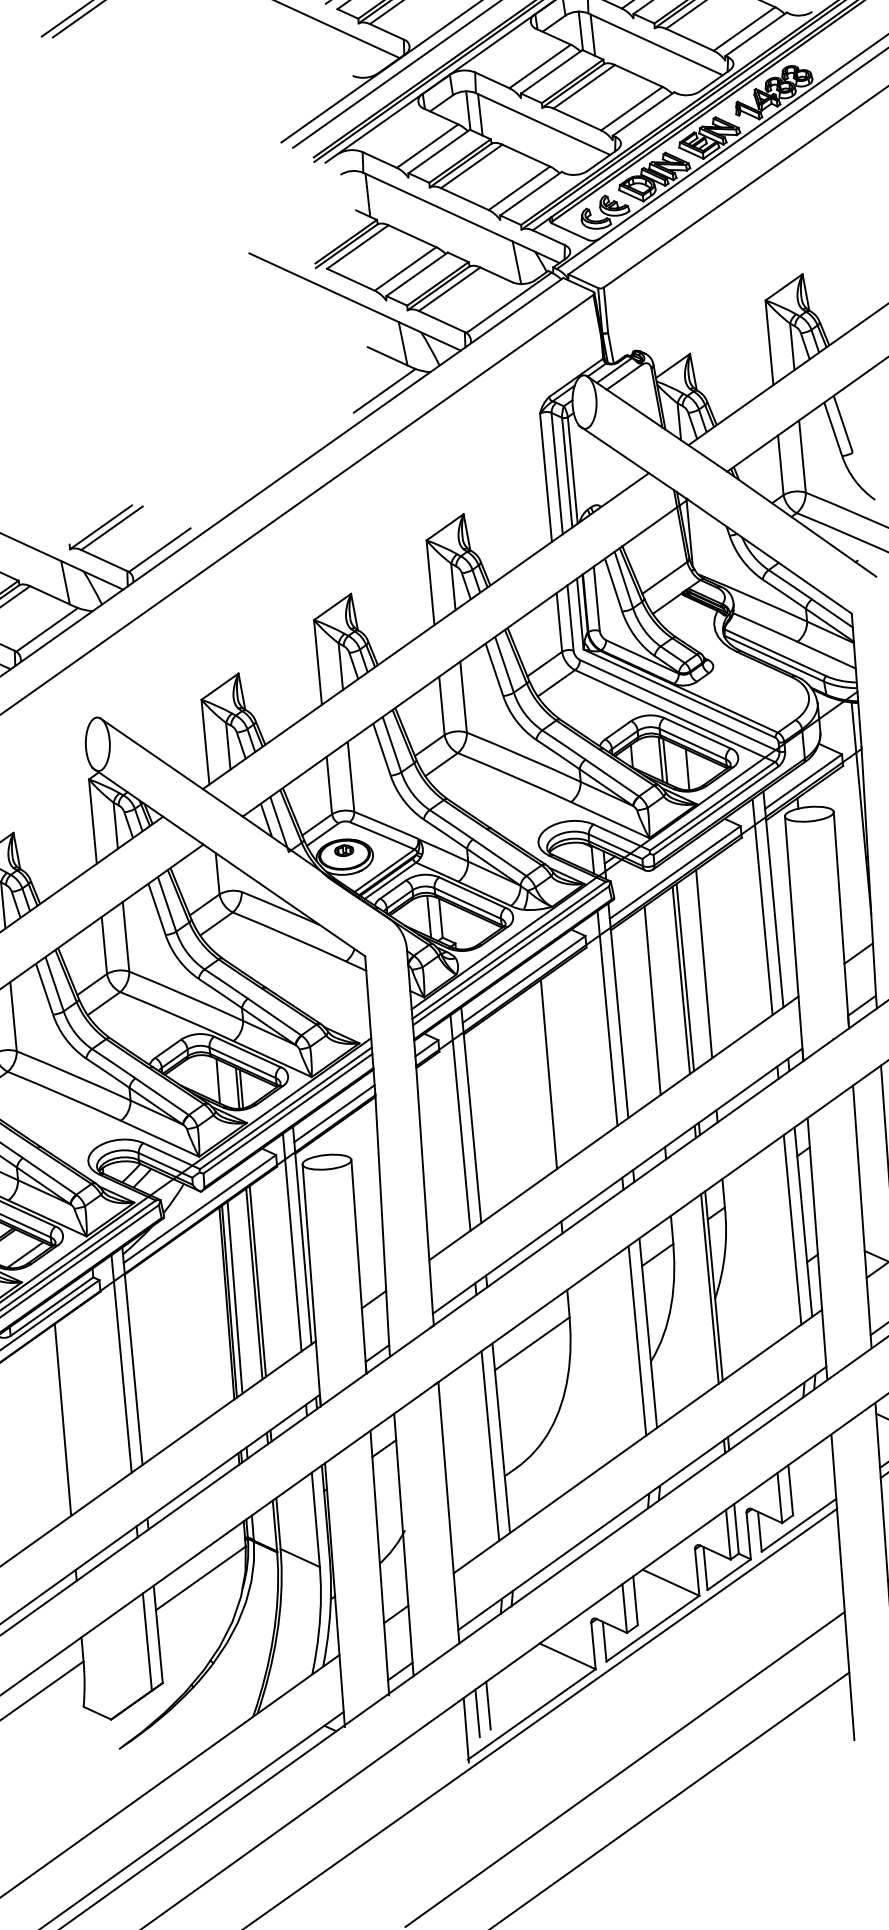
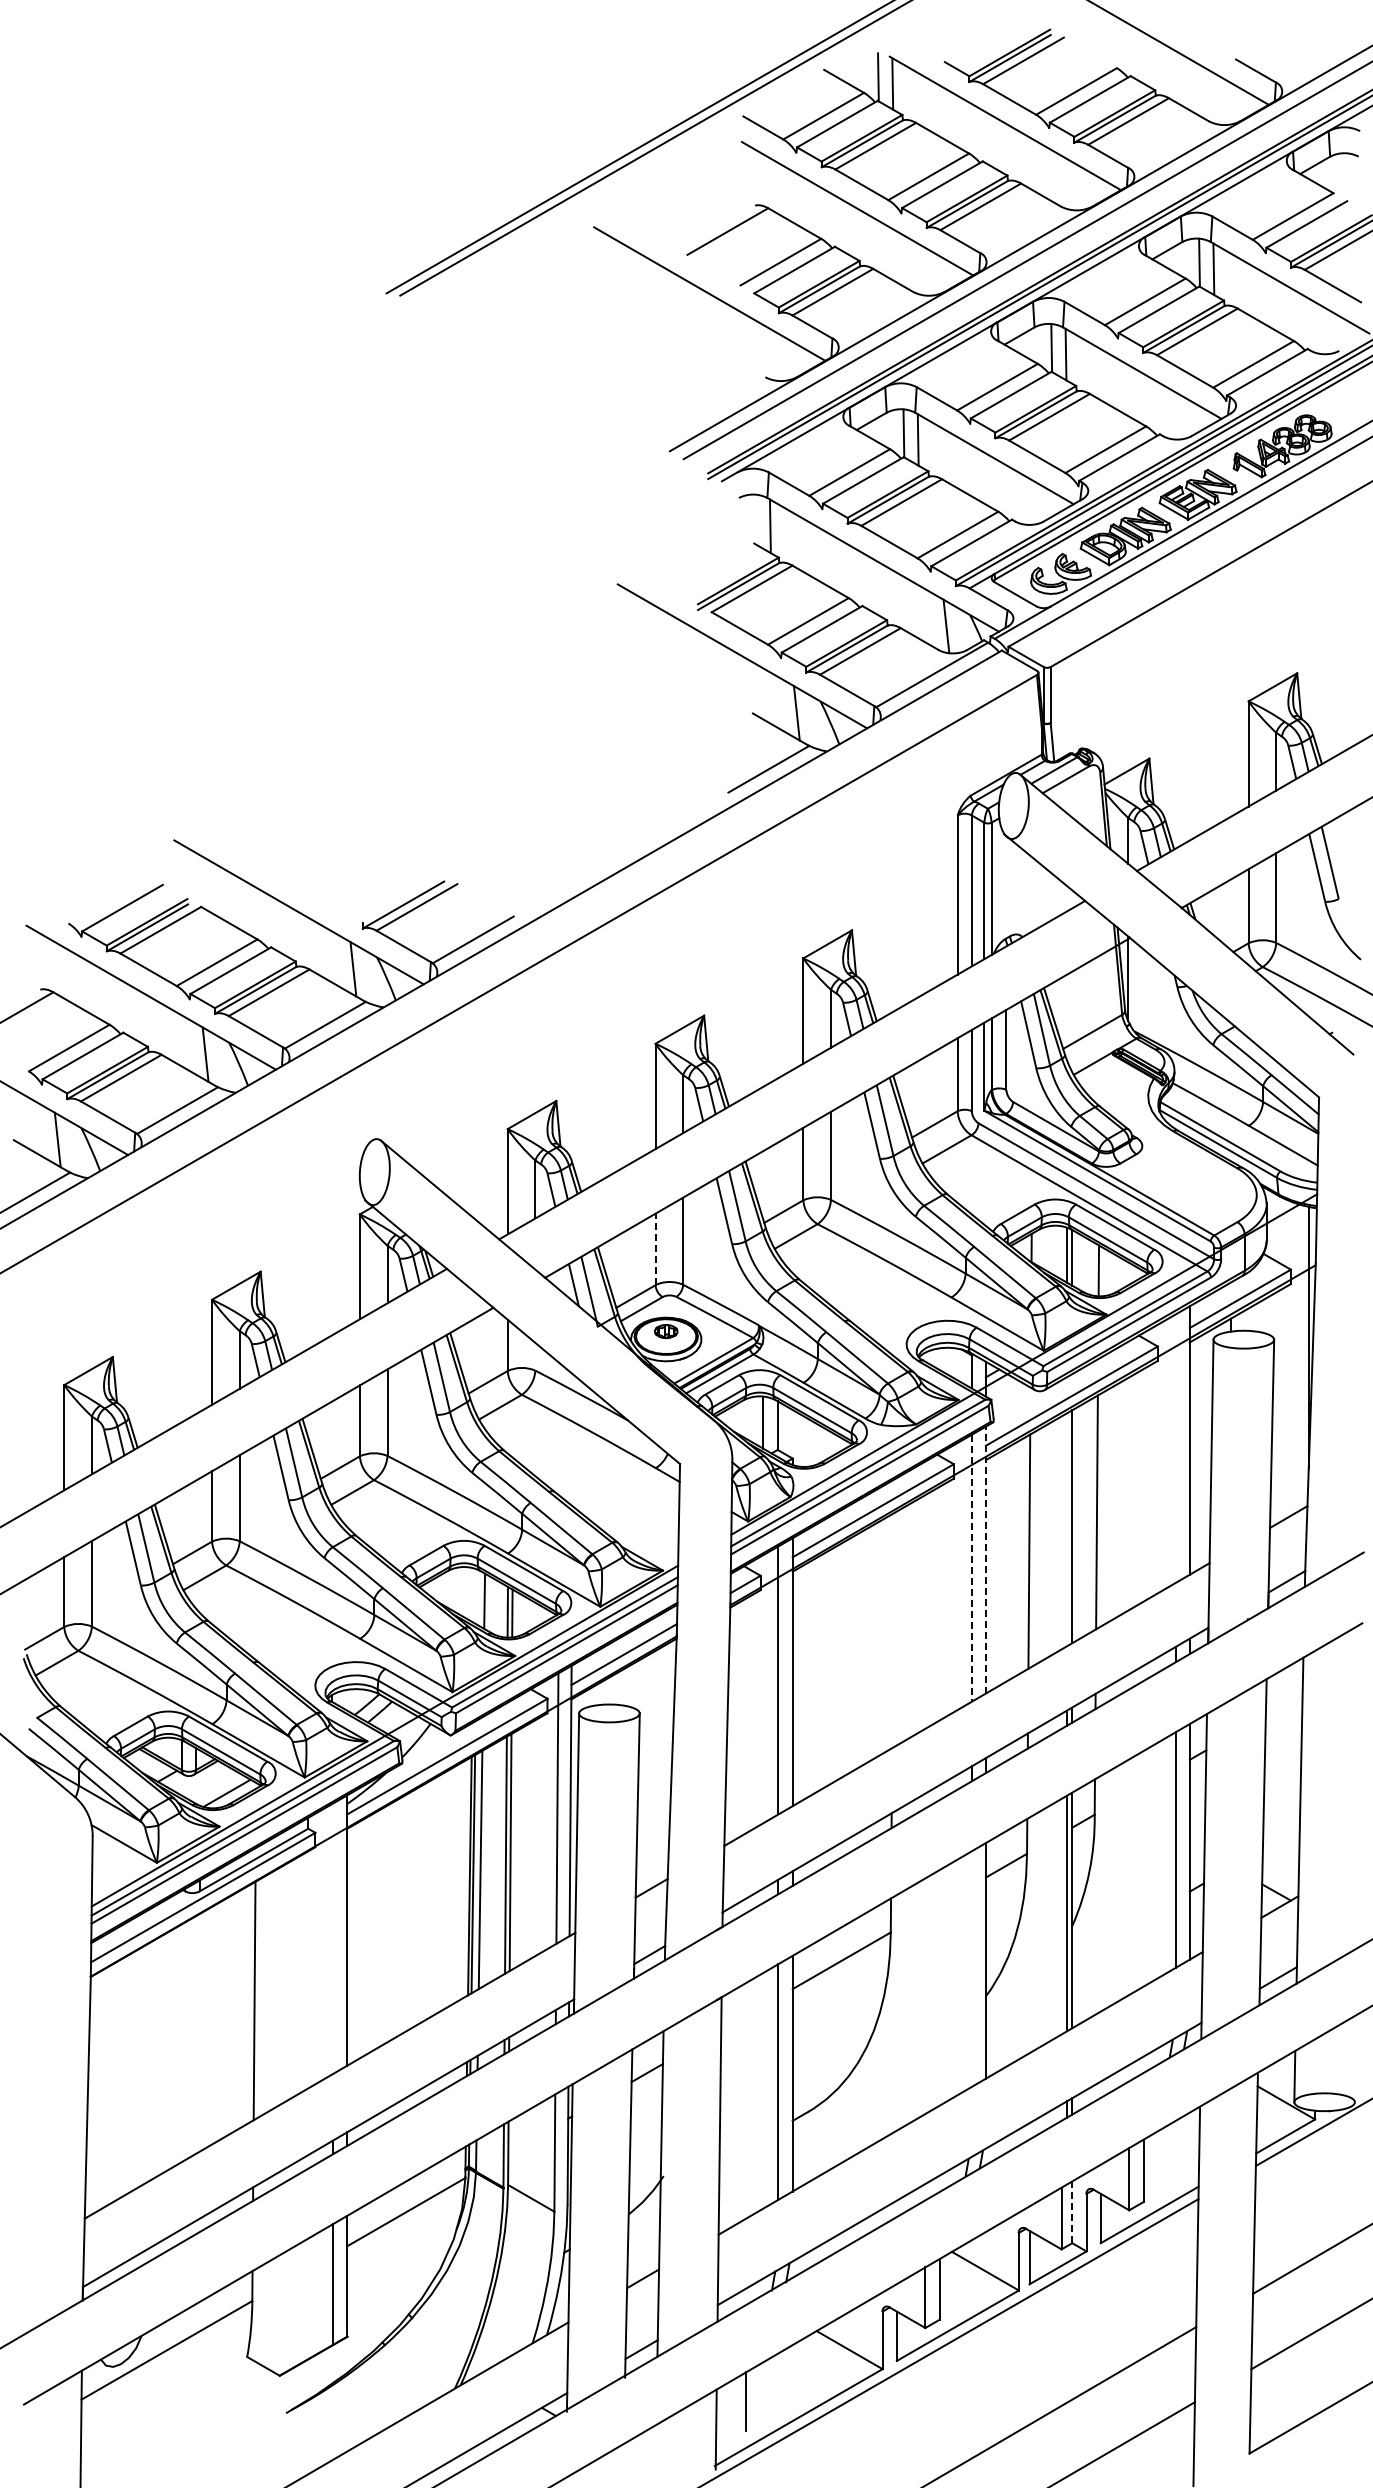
line: (329, 785) -> (655, 1249), solid -> dashed
line: (762, 906) -> (1175, 1448), removed
line: (680, 980) -> (1066, 1529), removed
line: (617, 1010) -> (985, 1559), solid -> dashed
line: (607, 1018) -> (971, 1568), solid -> dashed
line: (548, 1074) -> (892, 1630), removed
line: (637, 1341) -> (971, 1969), removed
line: (121, 1363) -> (333, 1938), removed
line: (736, 1529) -> (1072, 2212), solid -> dashed
line: (477, 1712) -> (732, 2409), removed

